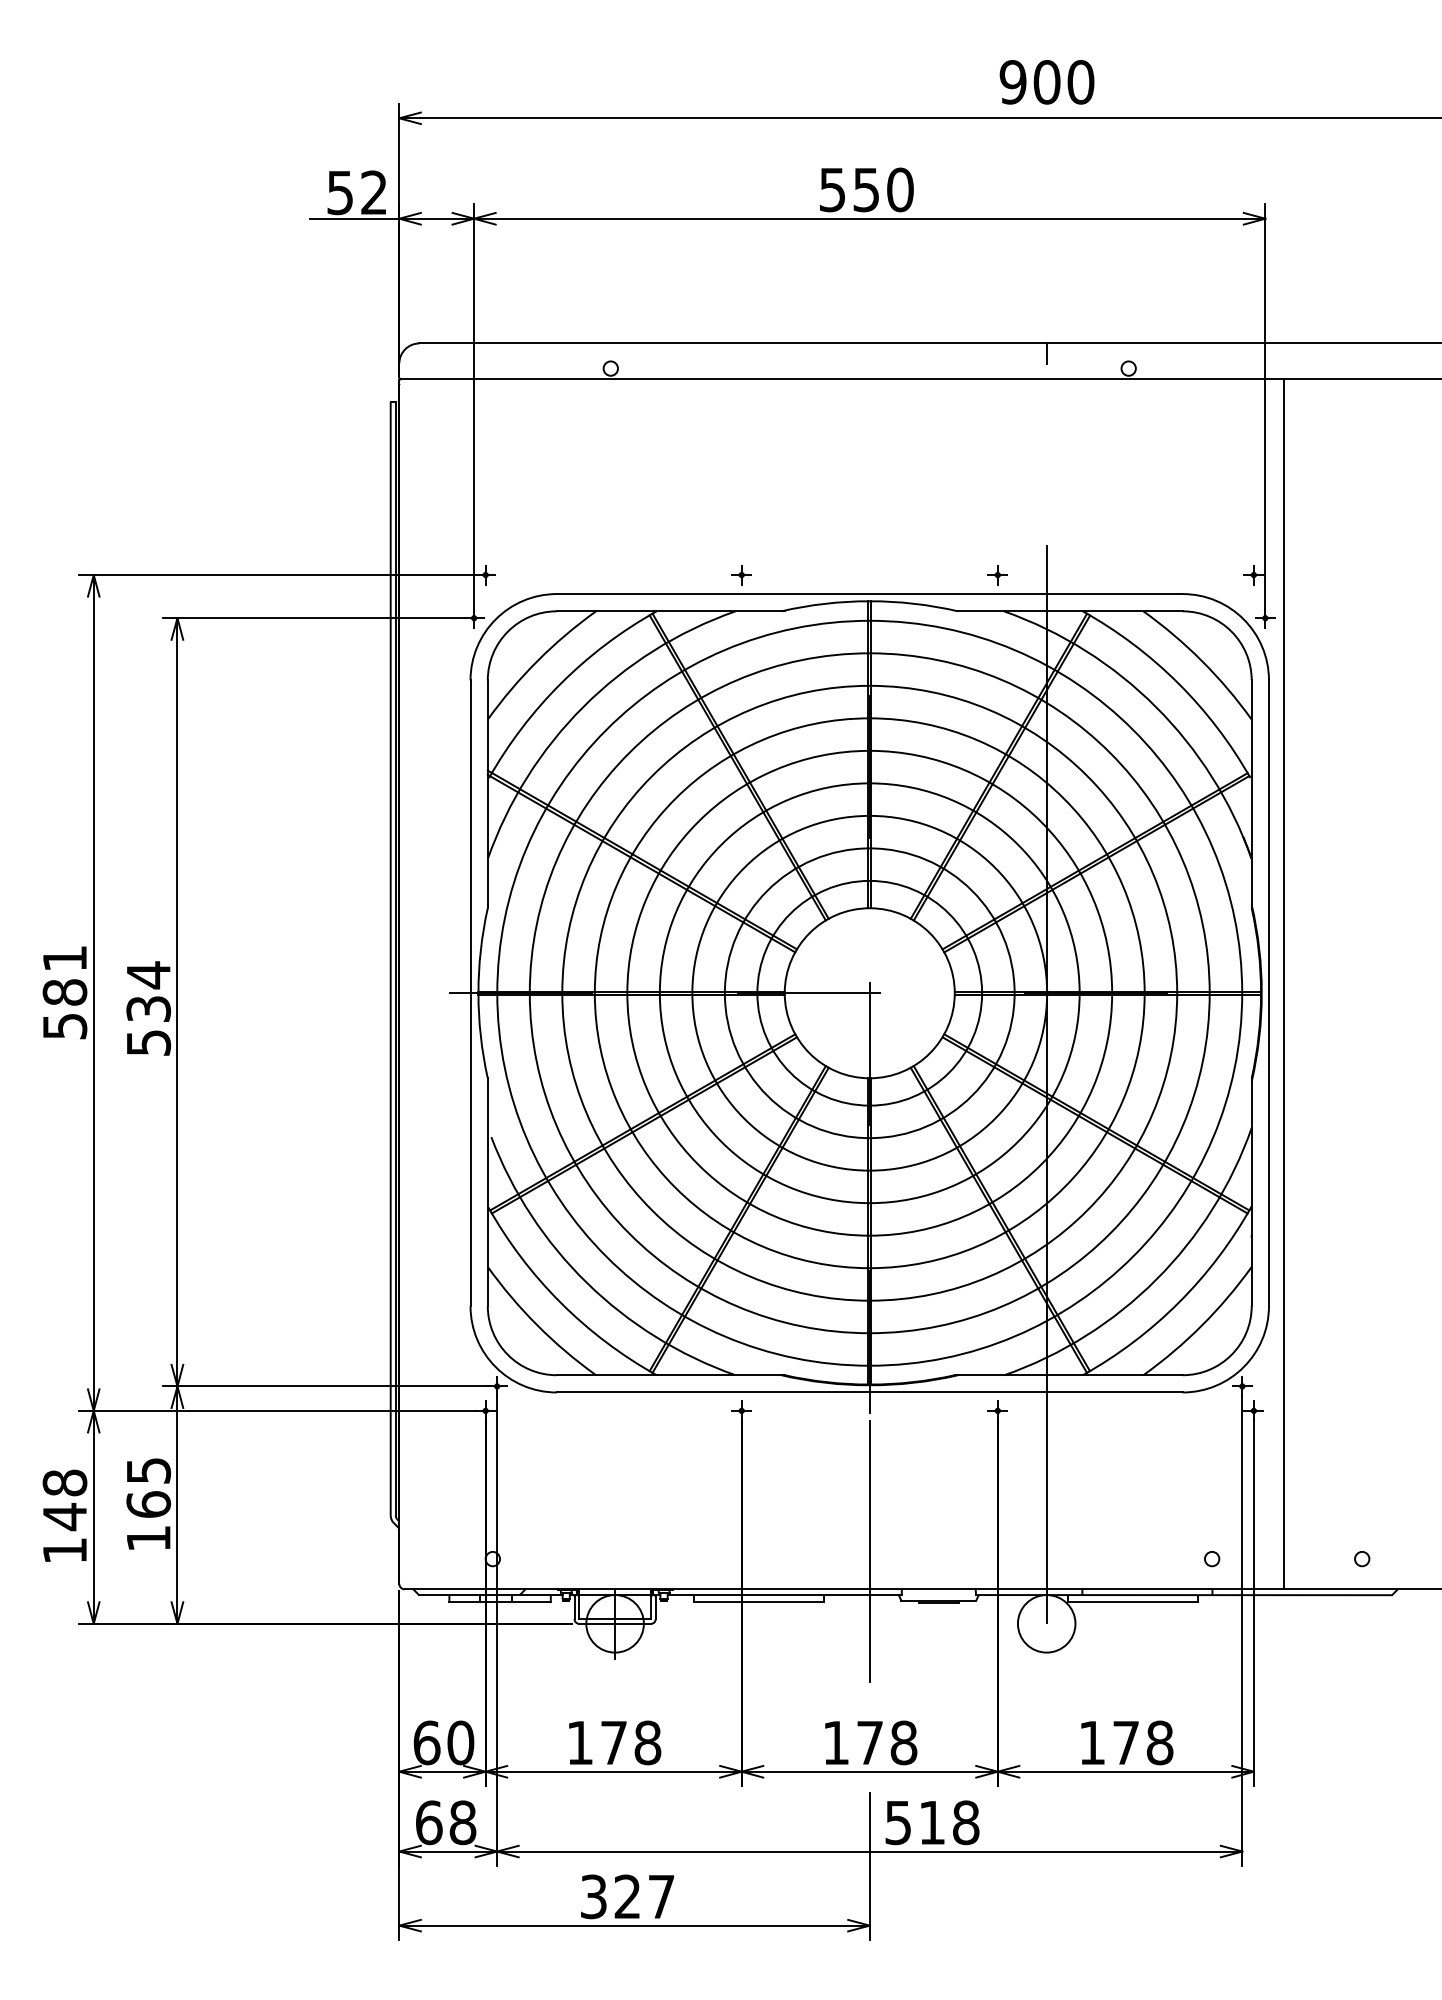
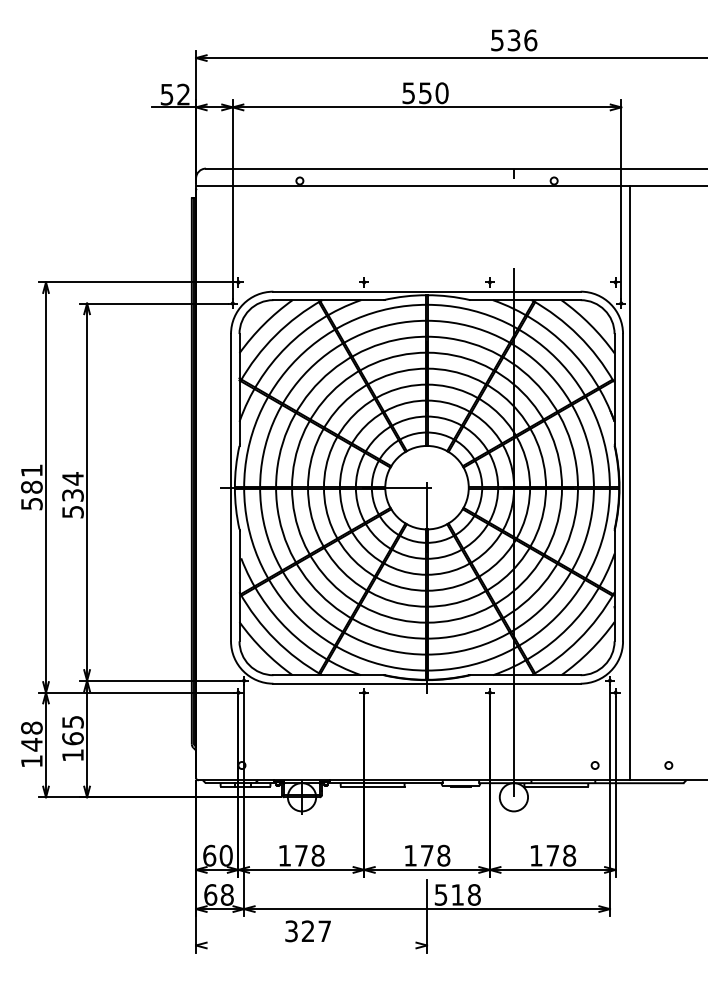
text: (1045, 82) -> (513, 40), 900 -> 536
line: (870, 1550) -> (427, 761), removed
line: (634, 1925) -> (311, 945), removed

